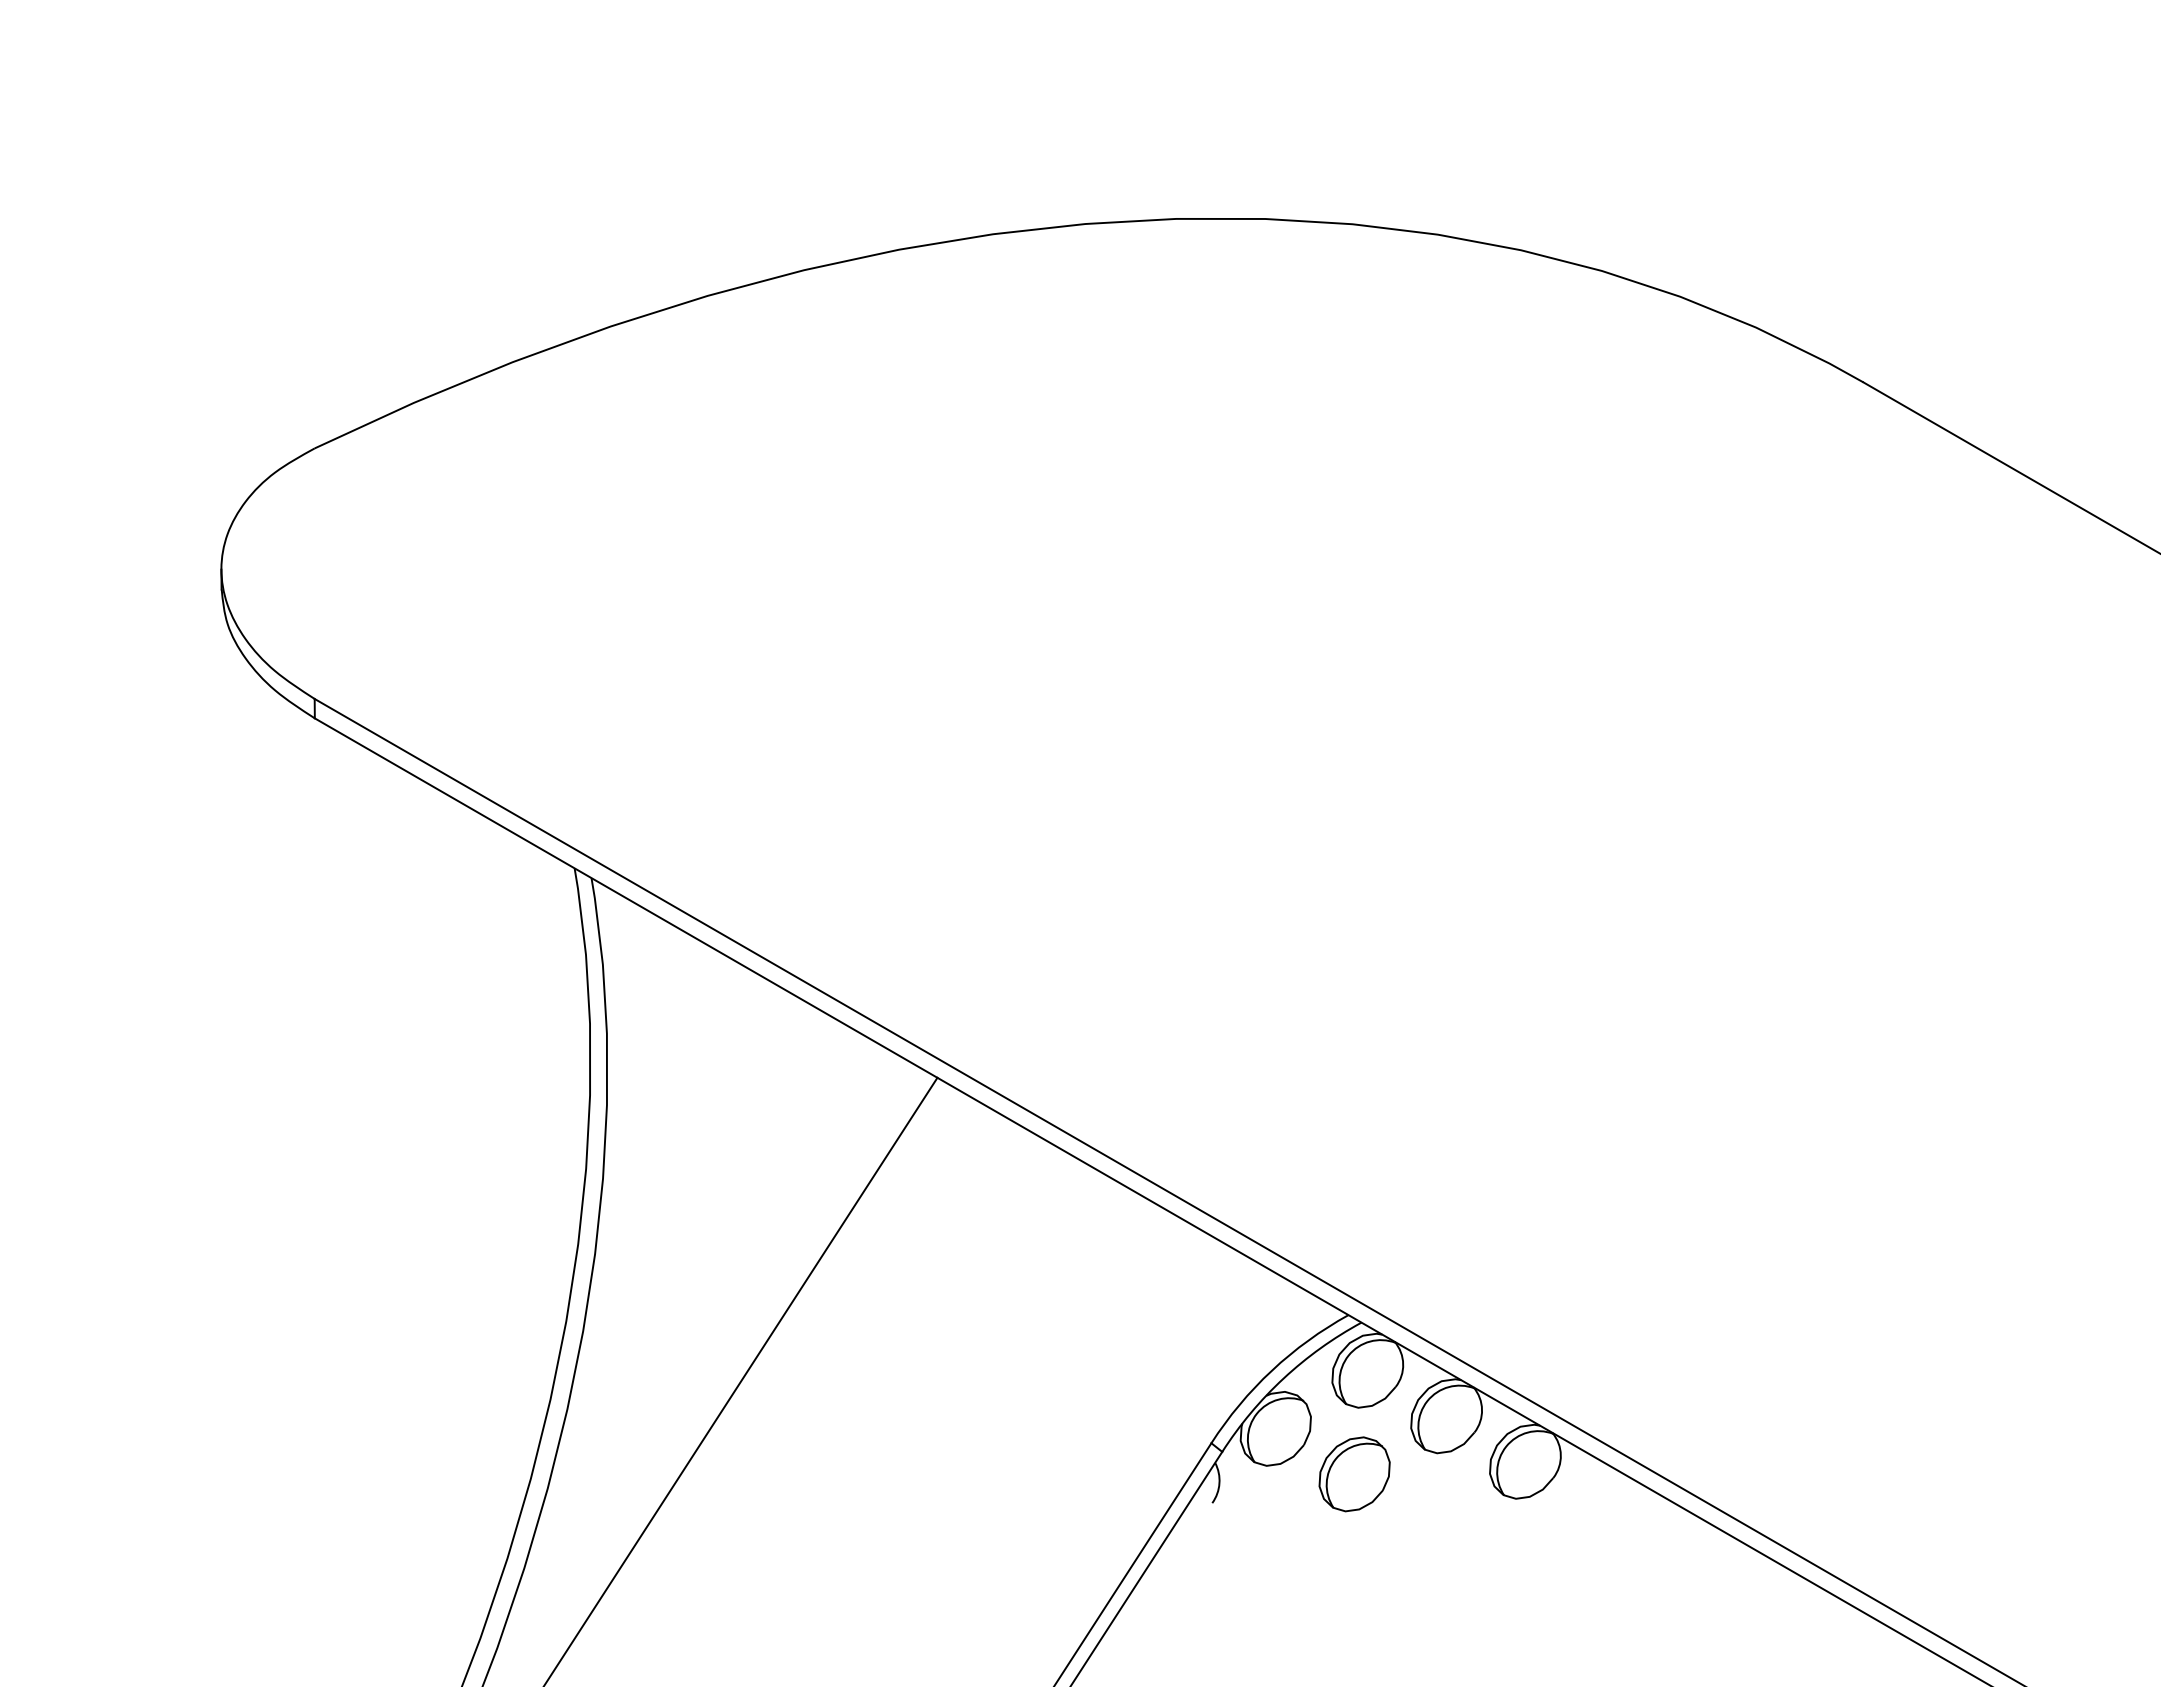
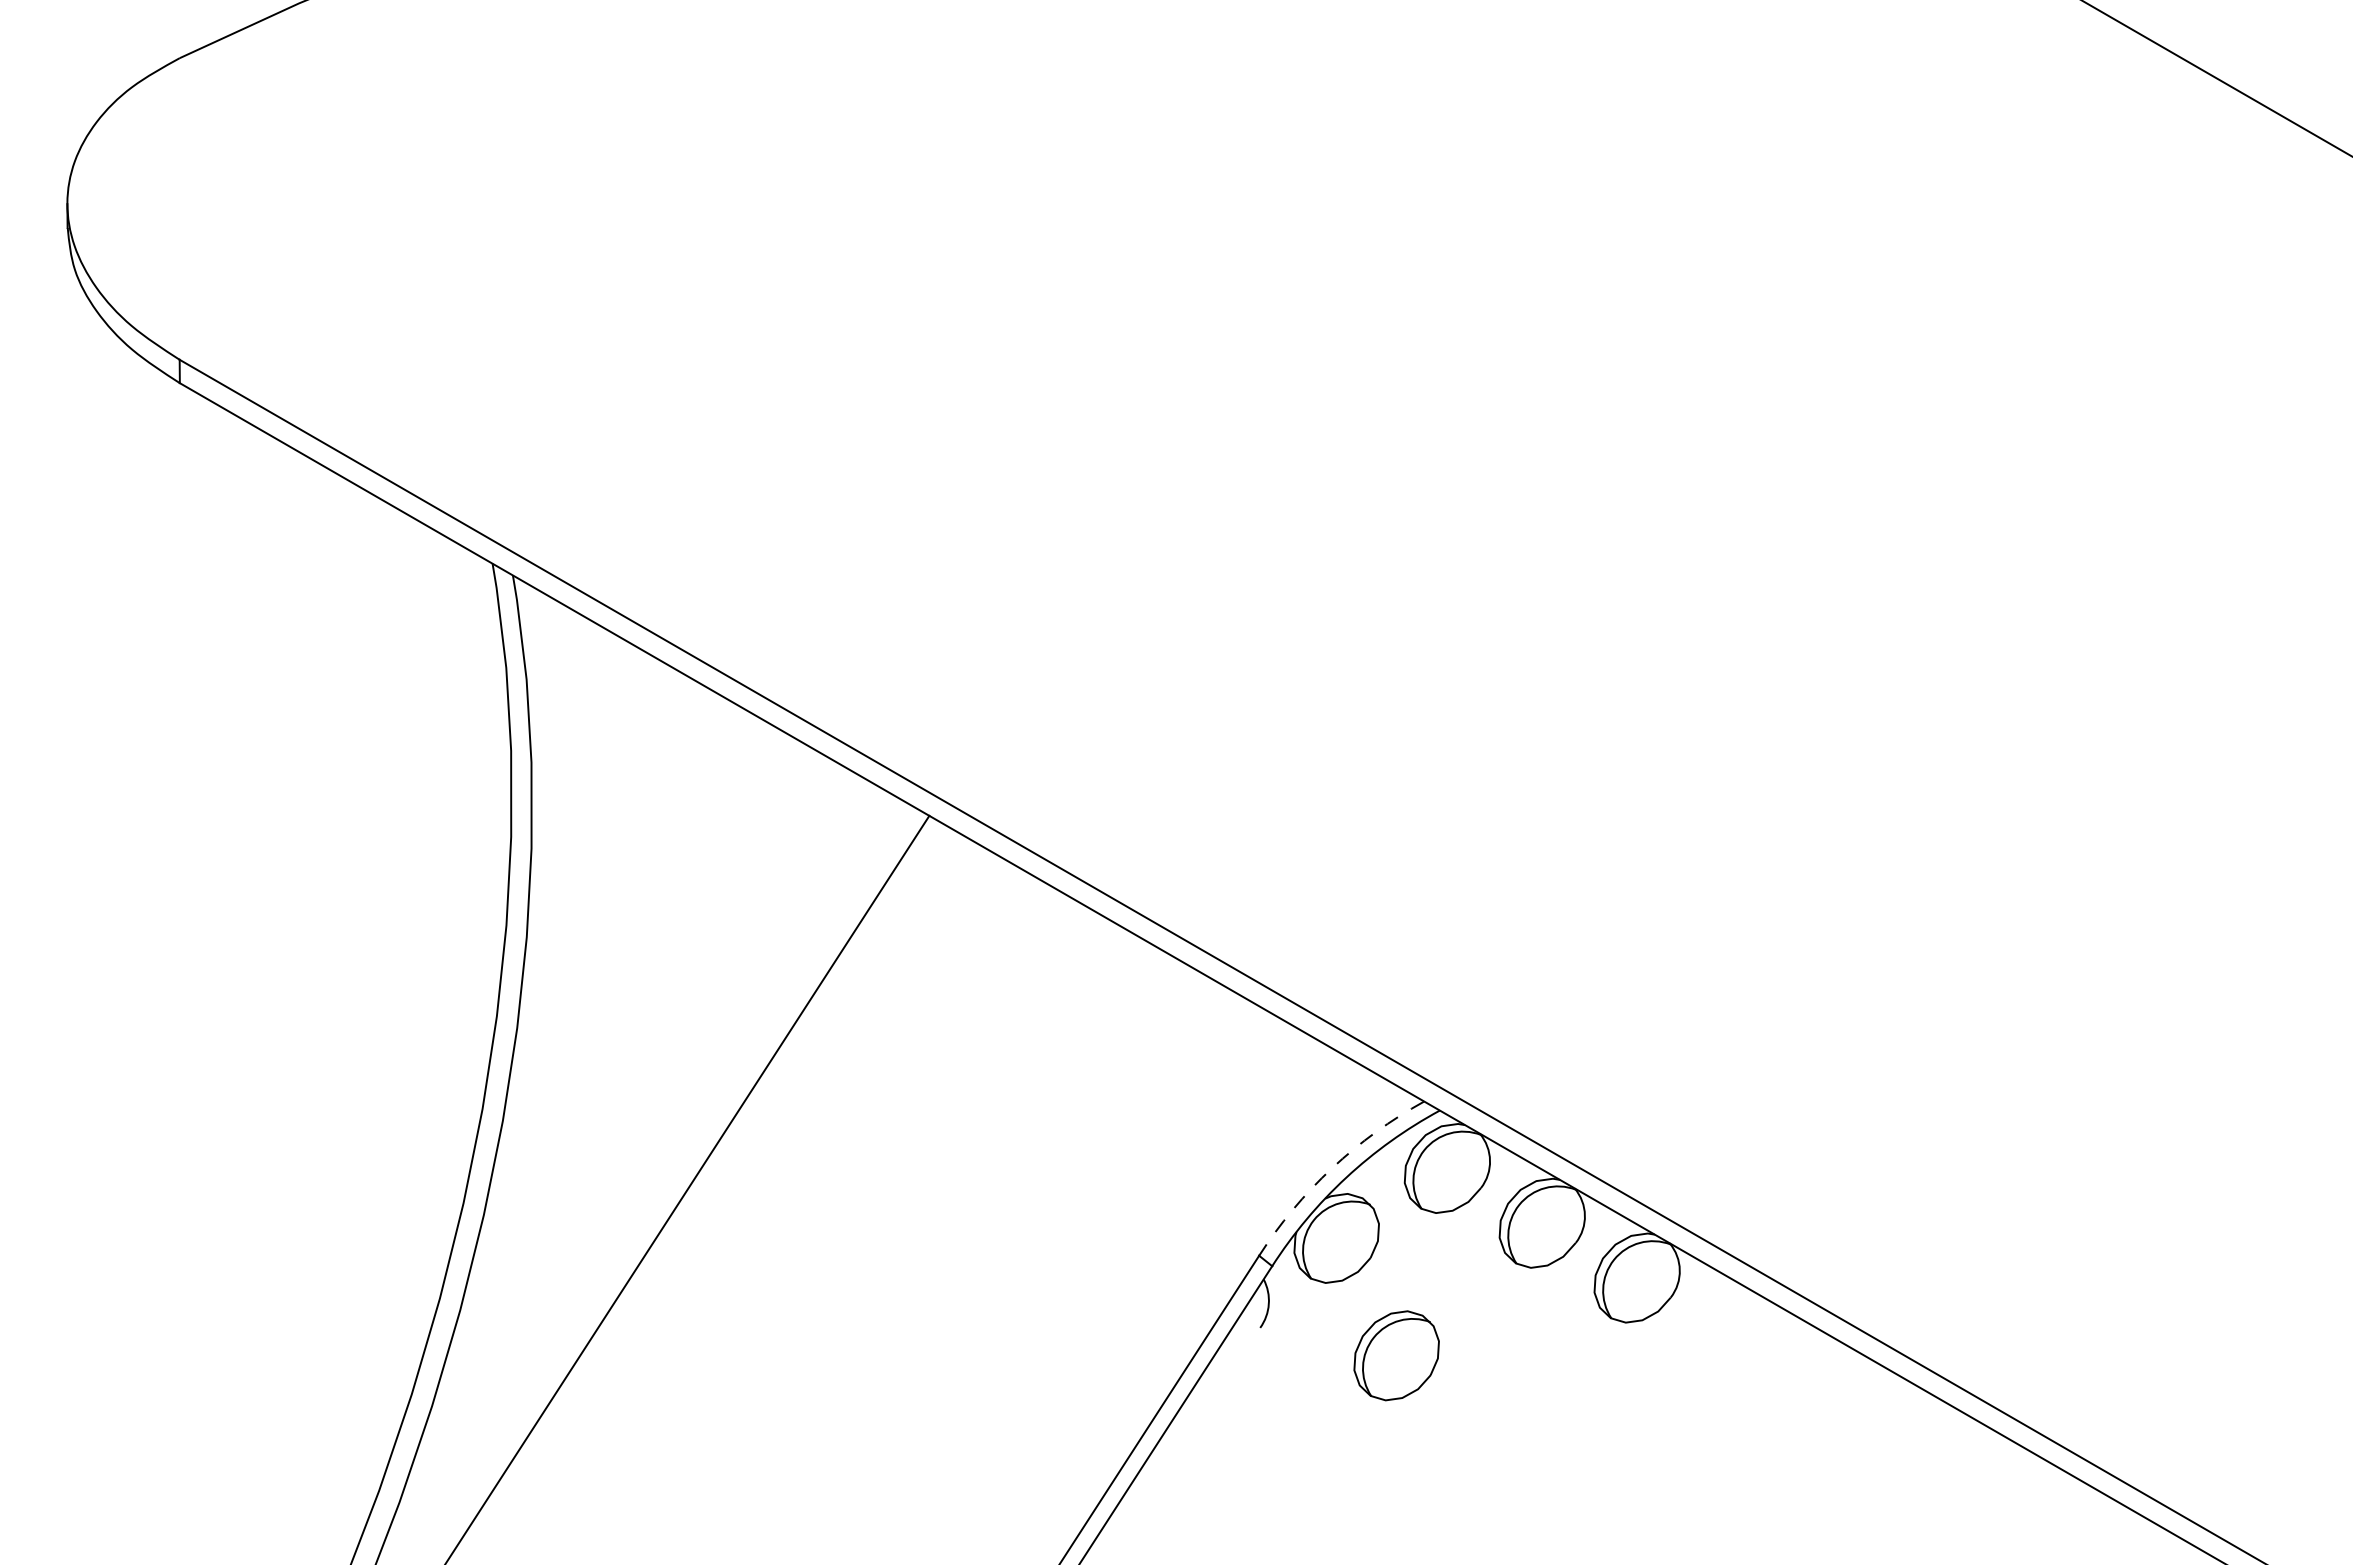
arc: (1271, 1370) -> (1331, 1168), solid -> dashed
part: (1354, 1474) -> (1396, 1355), moved

